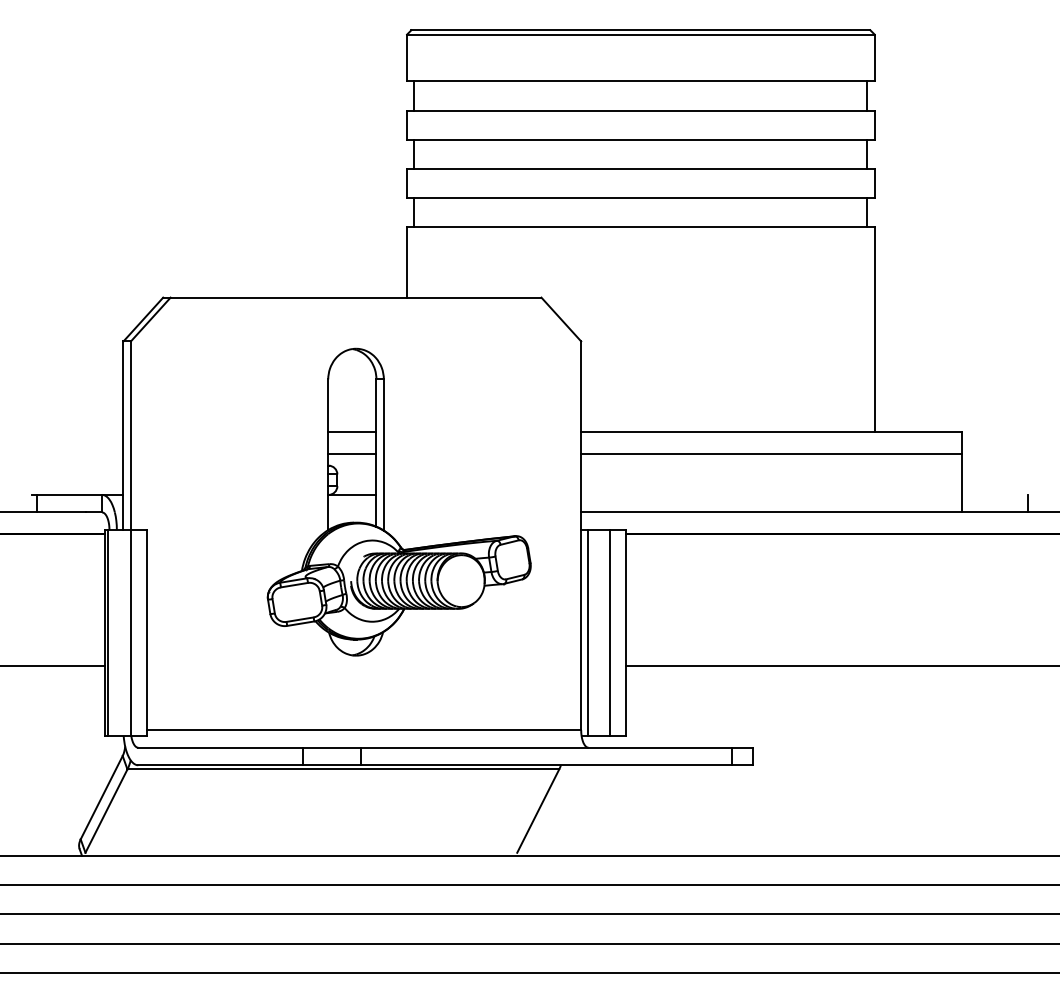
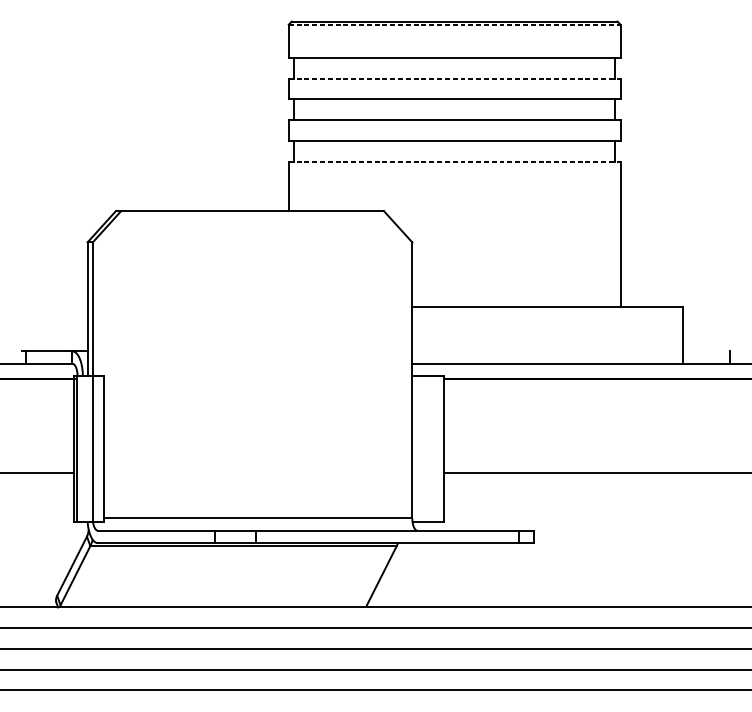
line: (640, 34) -> (454, 24), solid -> dashed
line: (640, 110) -> (454, 78), solid -> dashed
line: (640, 227) -> (454, 161), solid -> dashed
line: (771, 454) -> (547, 322), removed
part: (384, 501) -> (272, 356), removed
line: (587, 632) -> (416, 448), removed
line: (610, 632) -> (433, 448), removed

